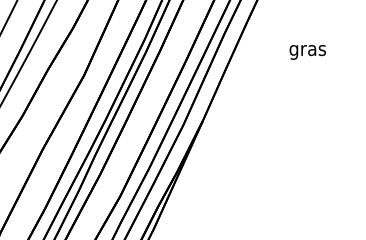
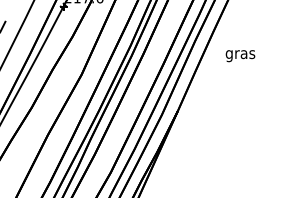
text: (307, 52) -> (240, 56), moved

